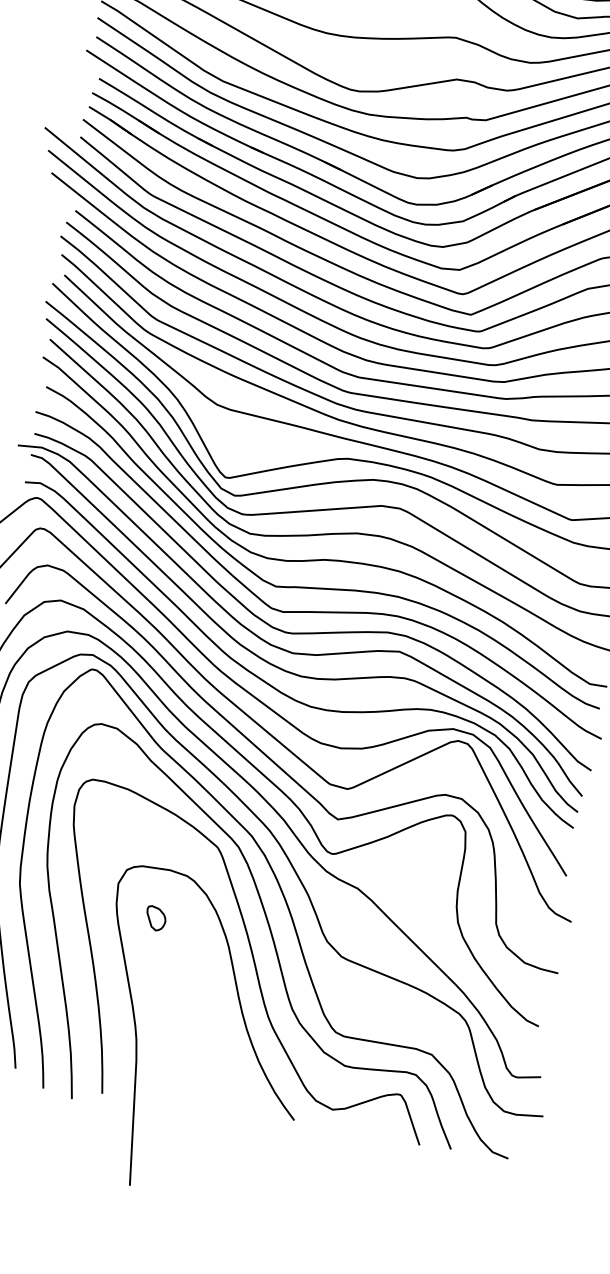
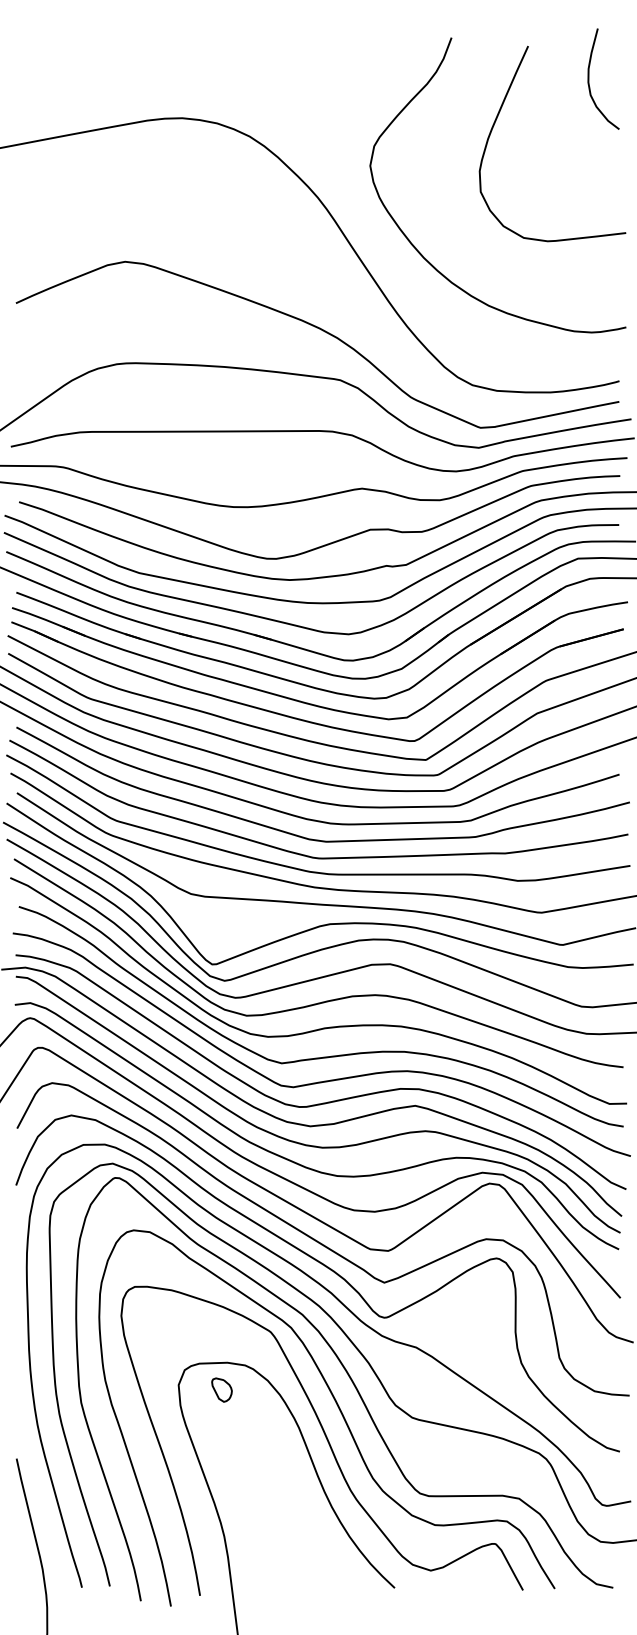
part: (155, 917) -> (221, 1389), moved

